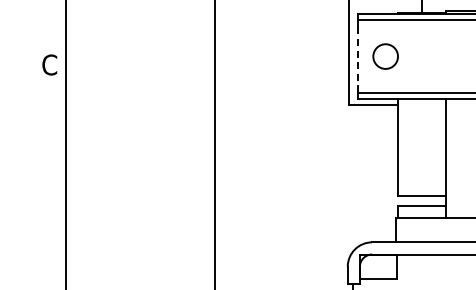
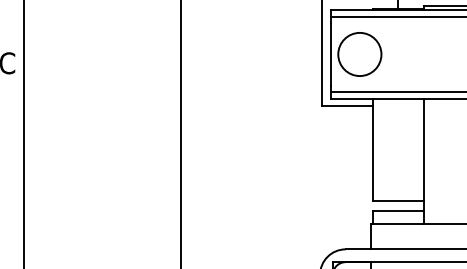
line: (358, 56) -> (331, 54), dashed -> solid
circle: (385, 56) -> (359, 54), size x1.67

